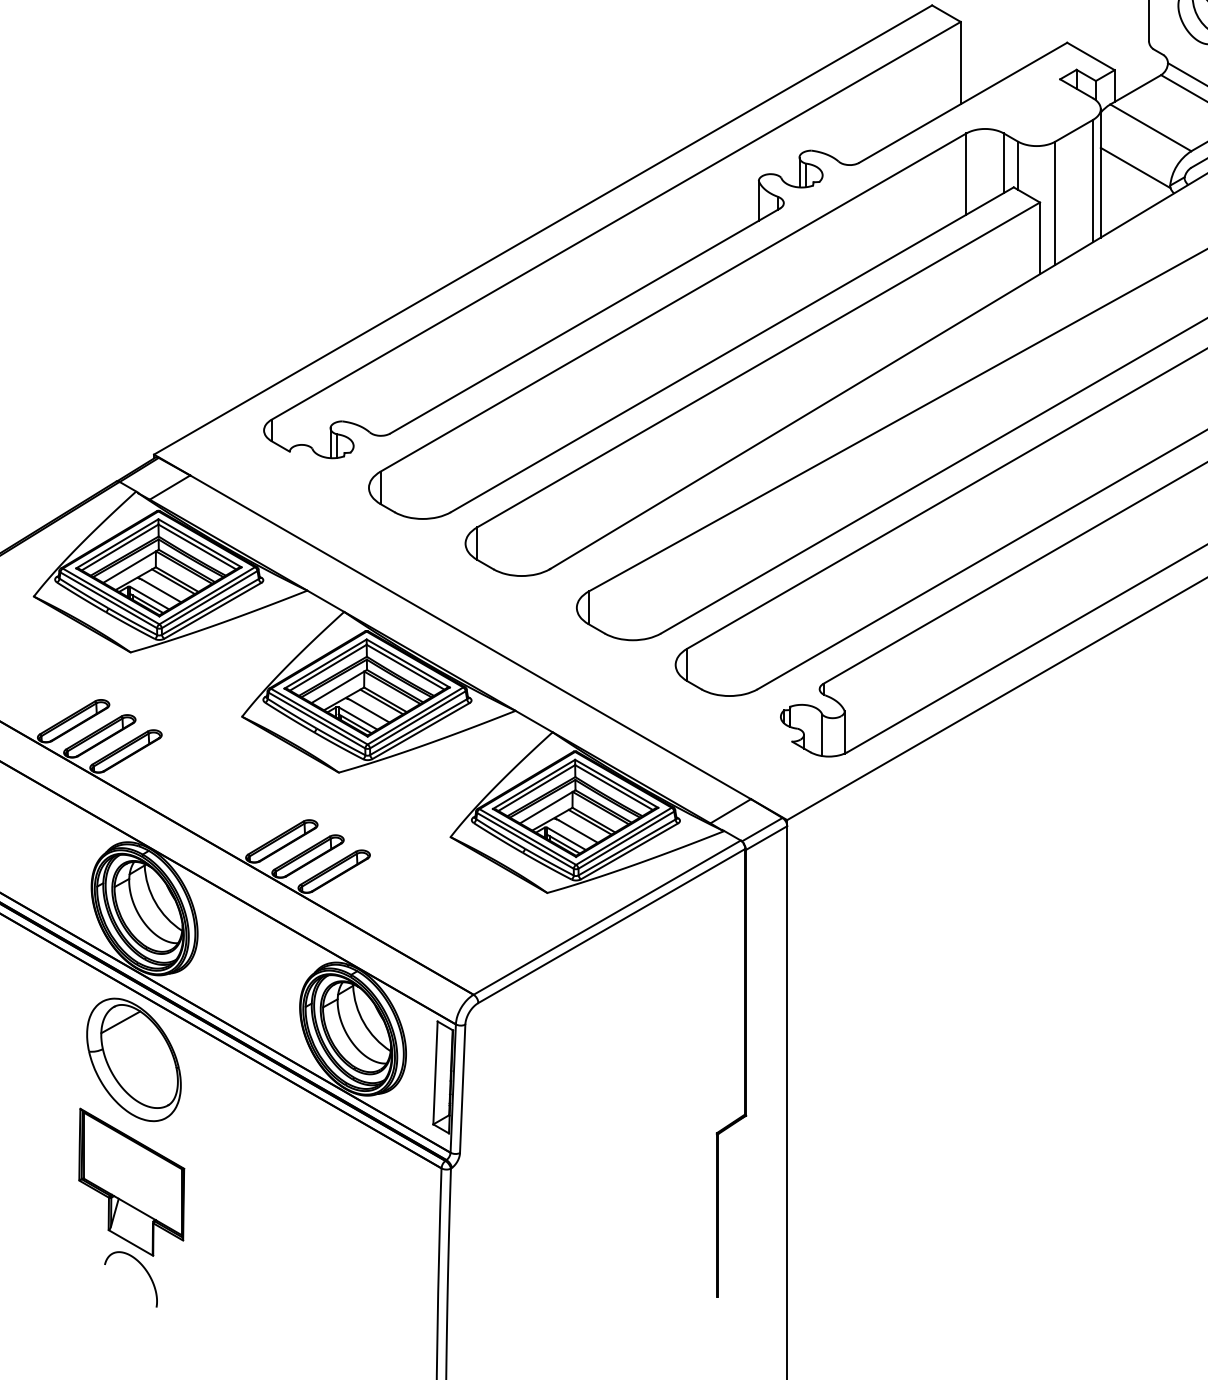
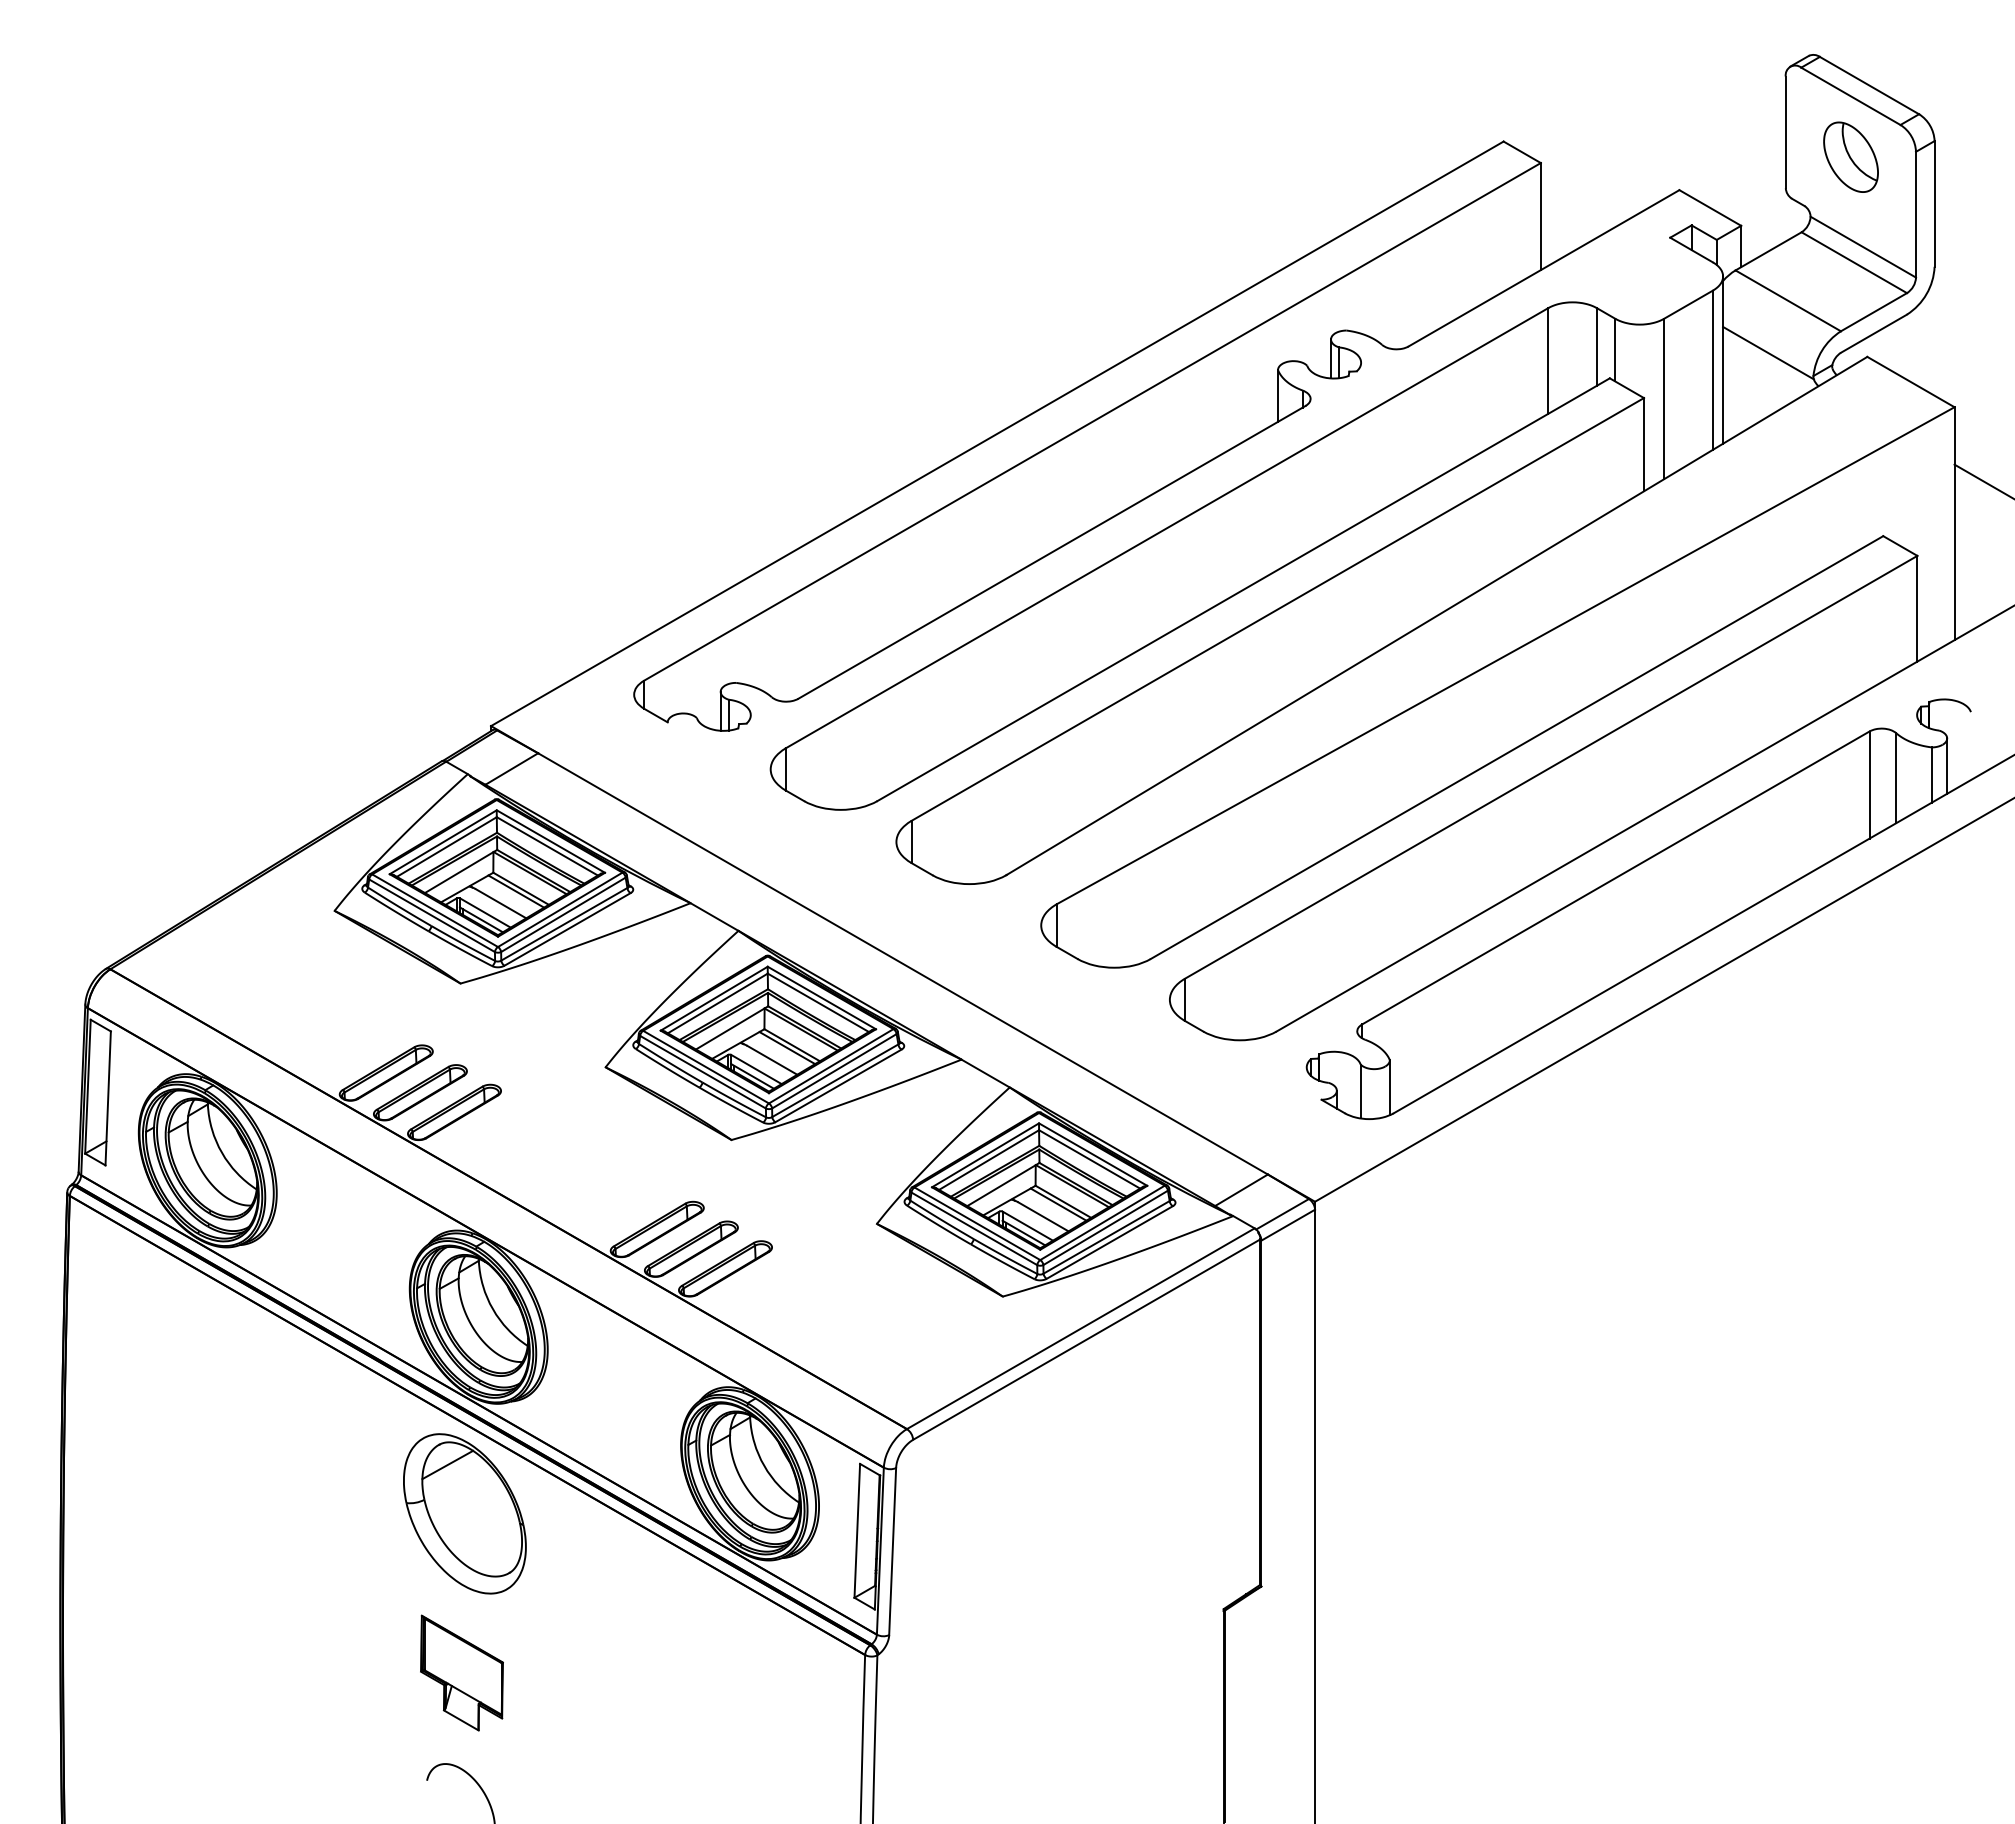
part: (131, 1181) -> (461, 1672), size x0.6

